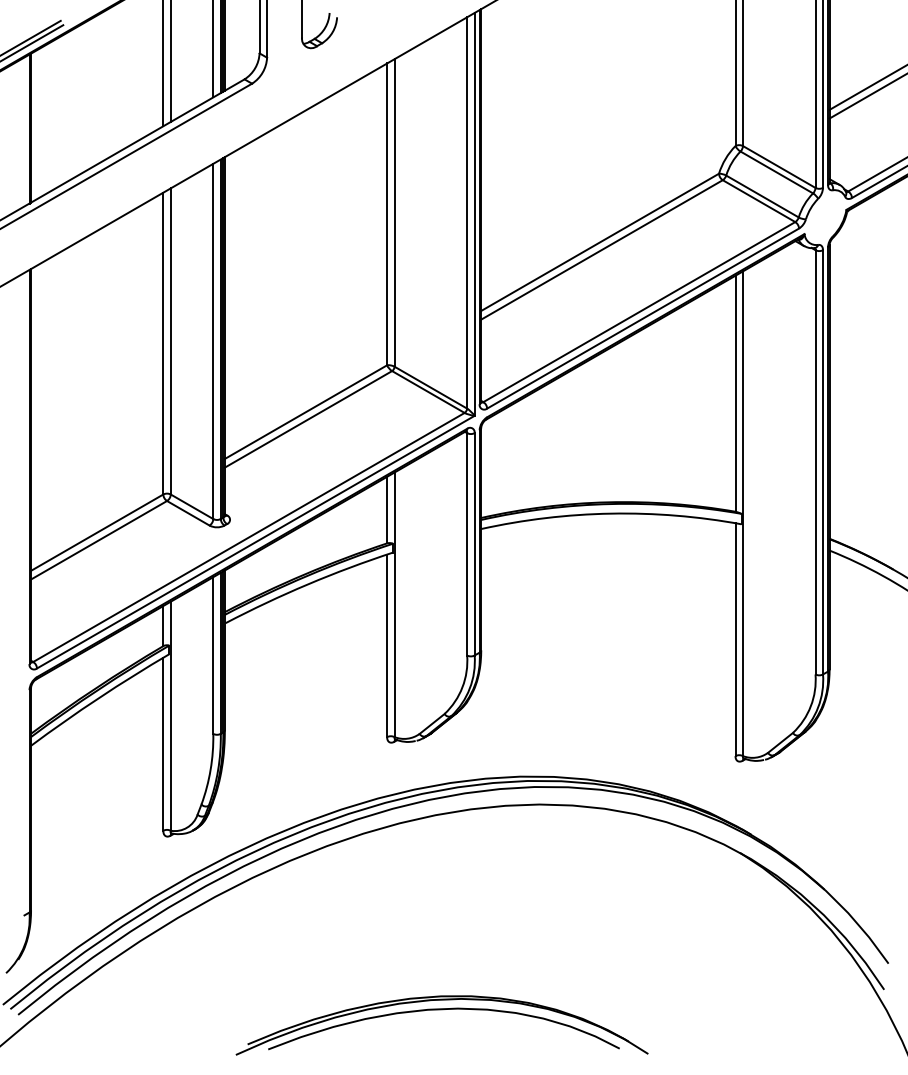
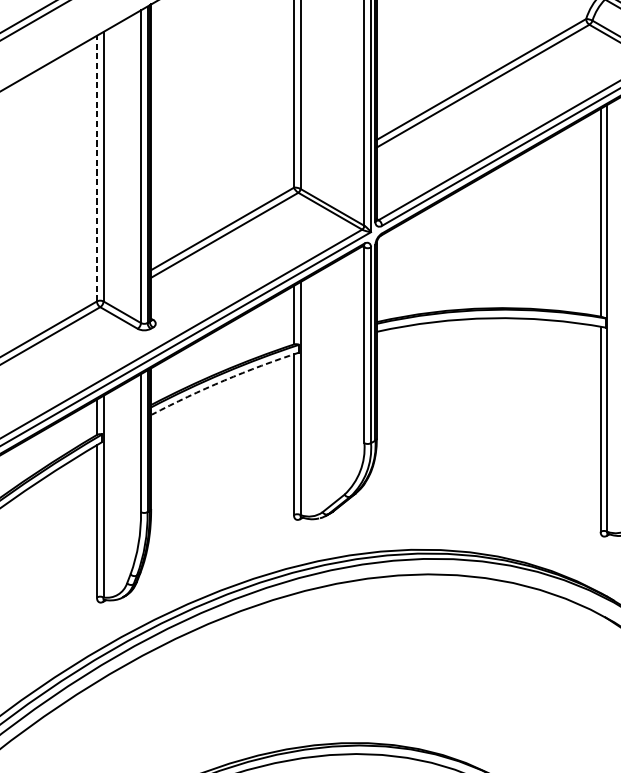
line: (163, 343) -> (97, 168), solid -> dashed
arc: (308, 584) -> (224, 380), solid -> dashed

